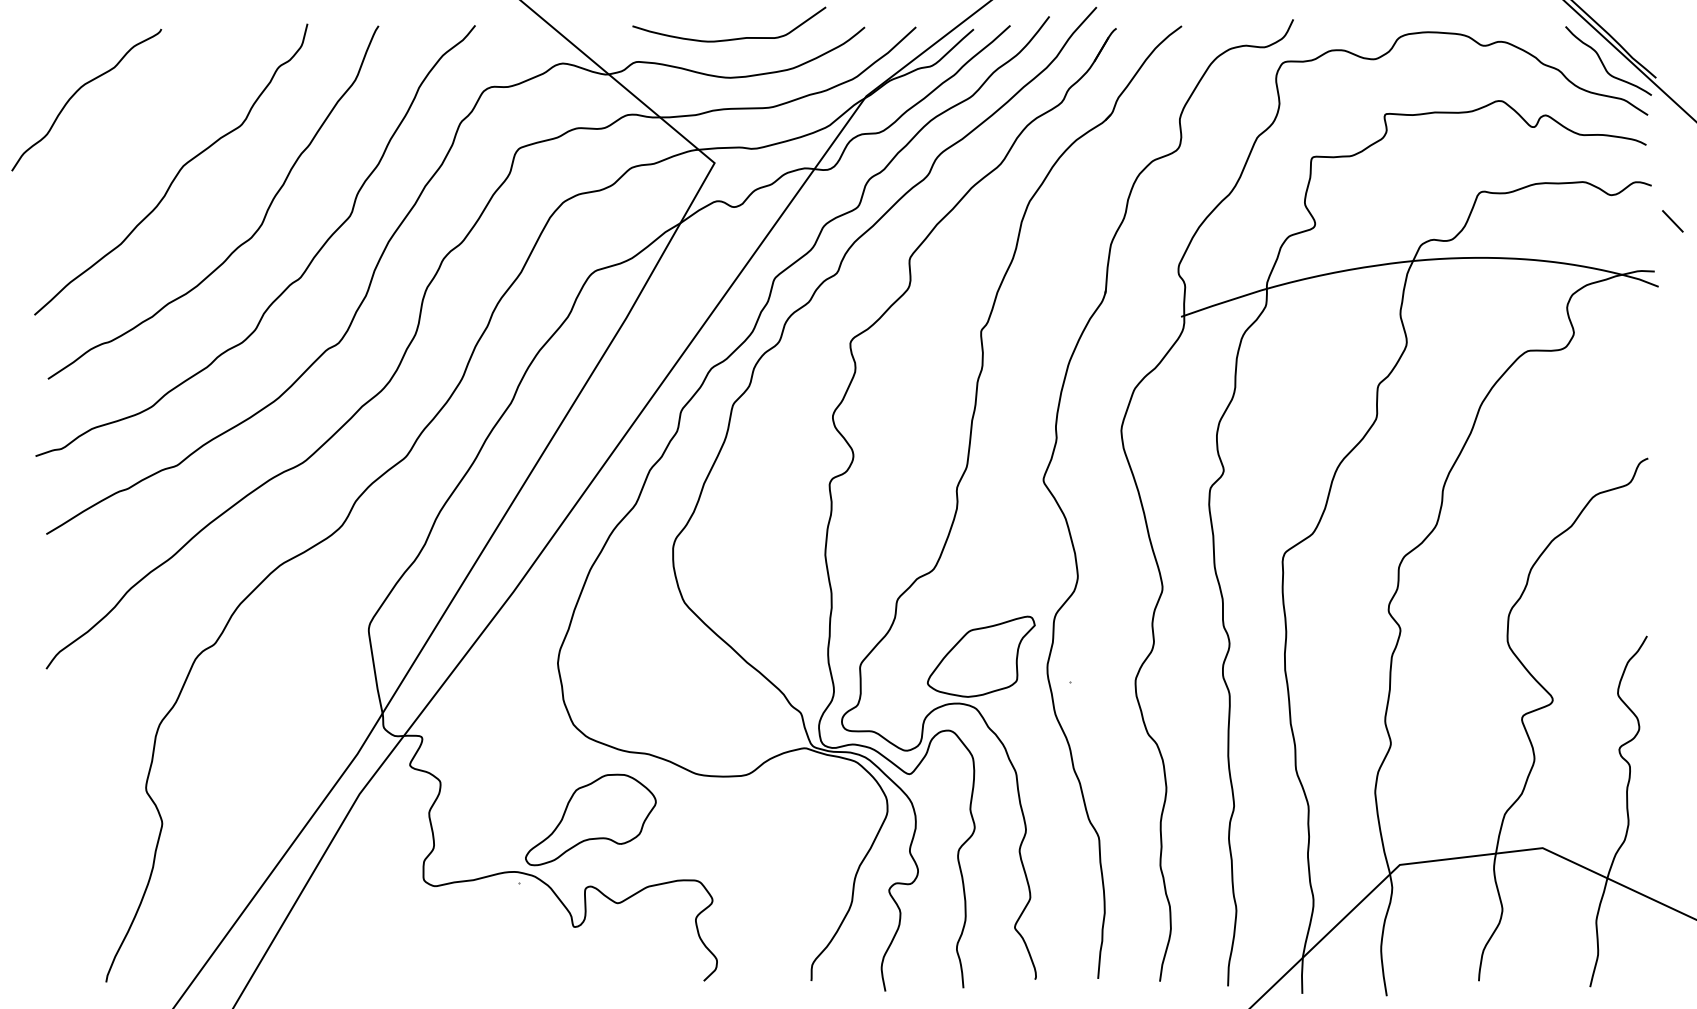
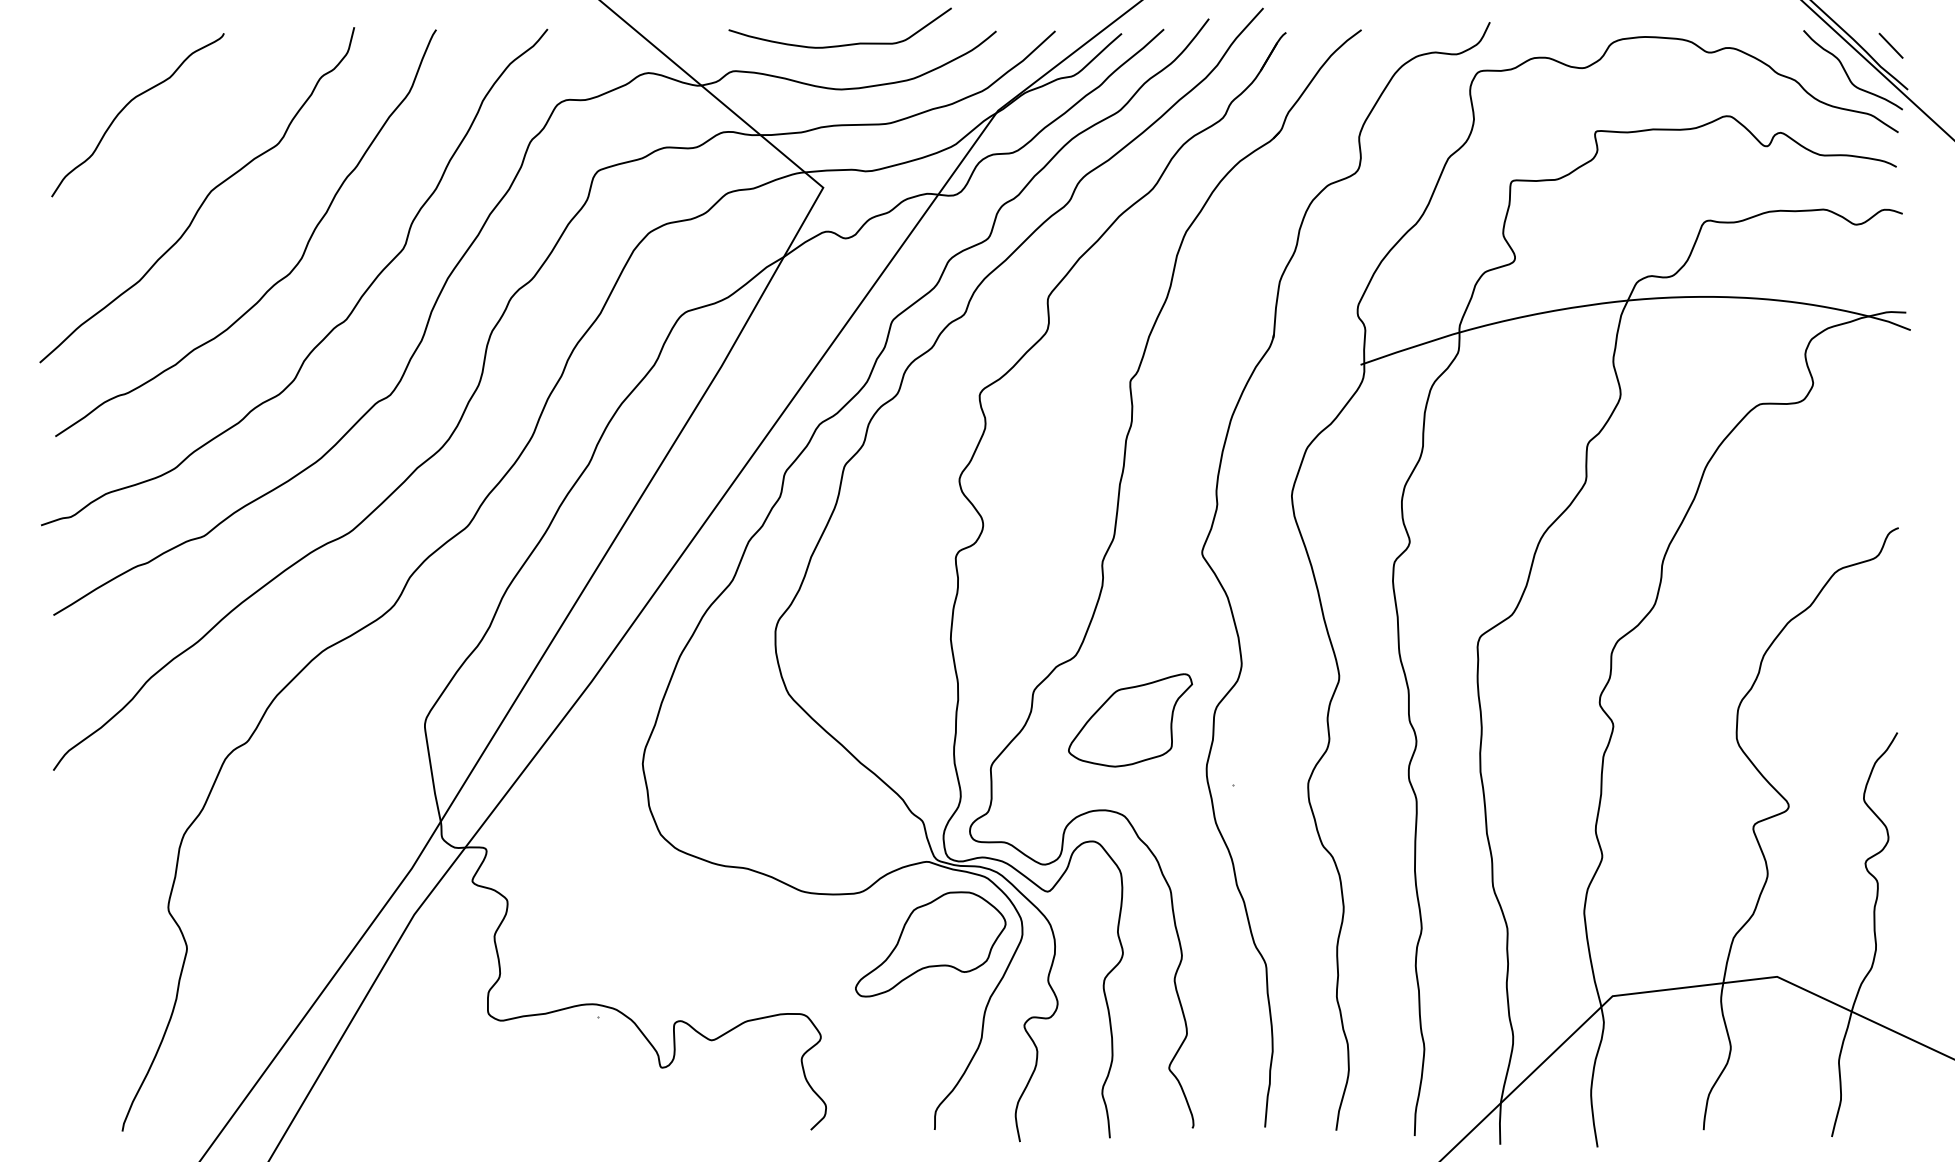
curve: (77, 91) -> (127, 105), moved
line: (1672, 221) -> (1890, 45), moved
part: (981, 656) -> (1130, 720), moved
part: (590, 820) -> (930, 944), moved

